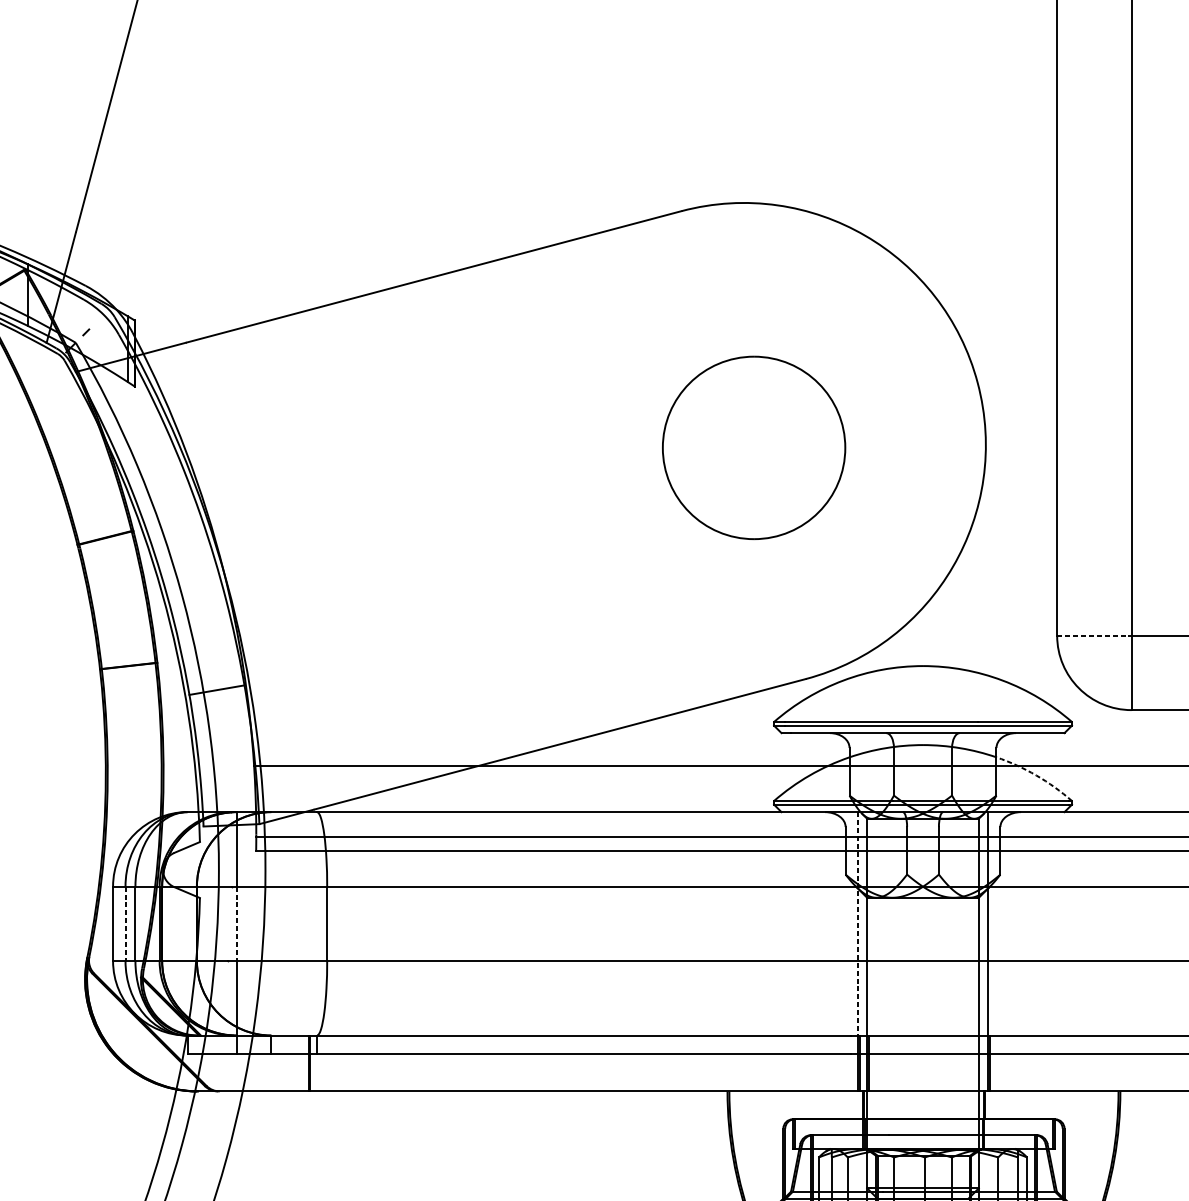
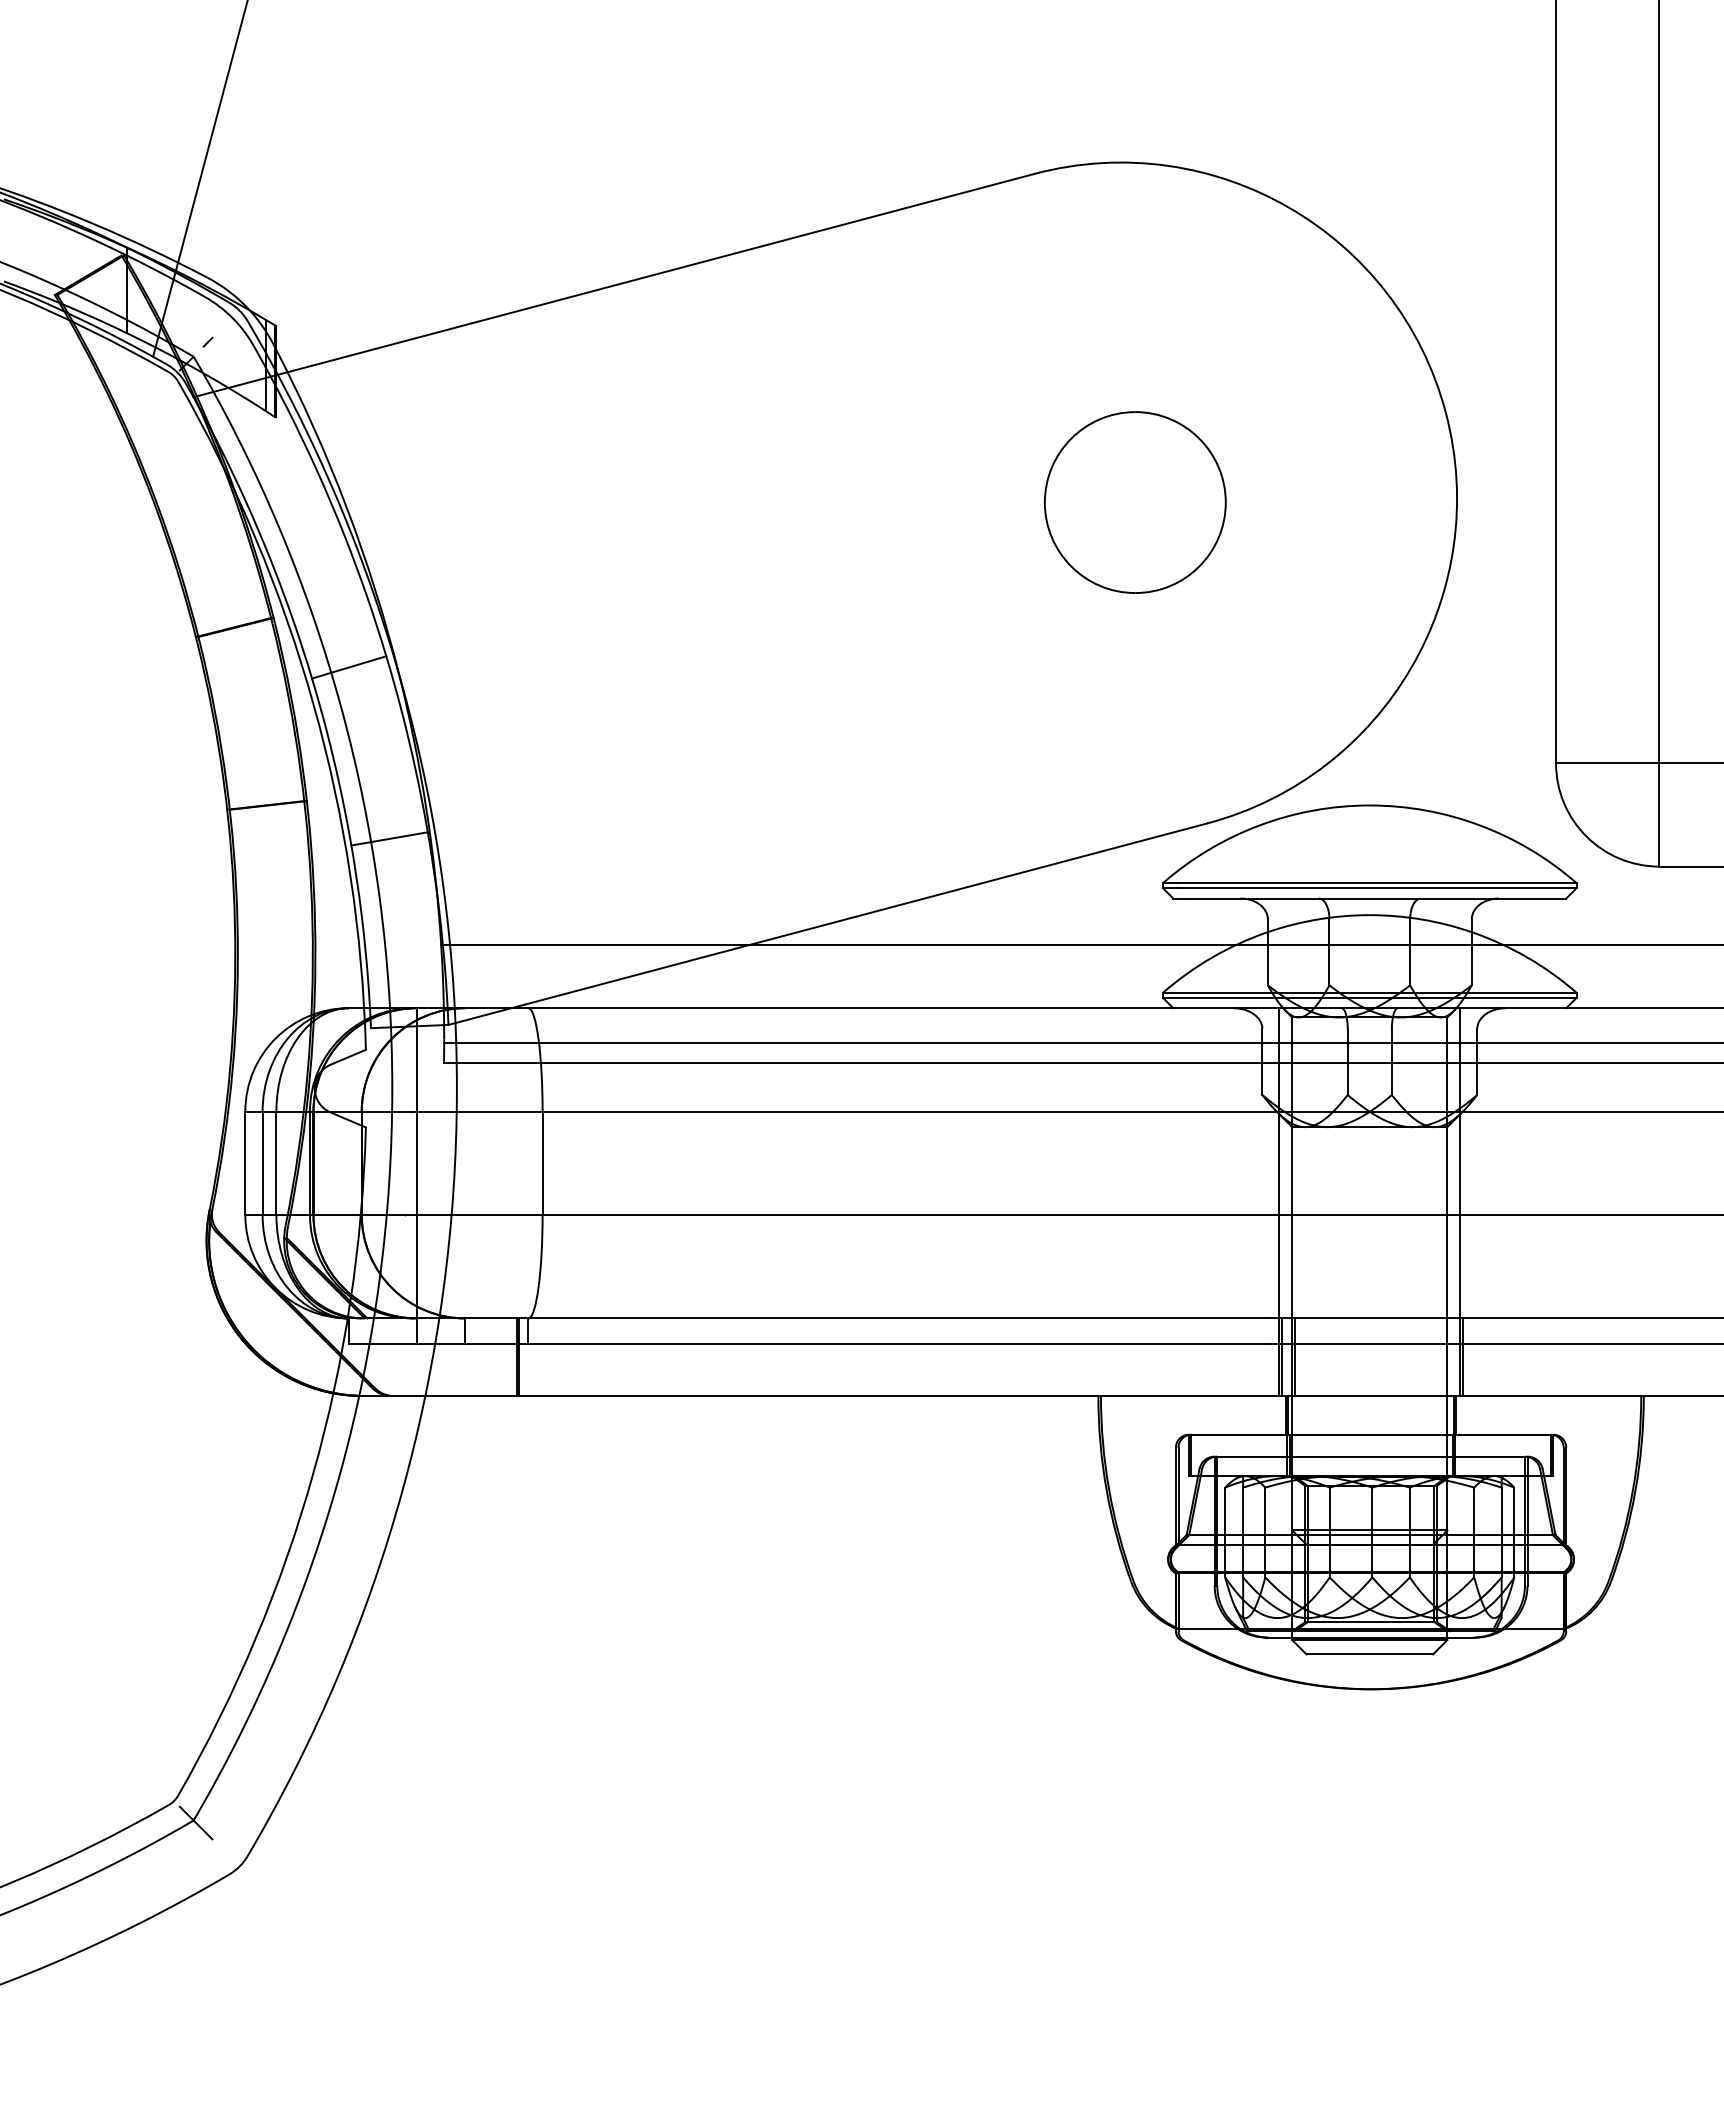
part: (754, 447) -> (1135, 502), size x0.71
line: (188, 566) -> (349, 667), added
line: (1094, 635) -> (1607, 763), dashed -> solid
arc: (1036, 775) -> (1527, 957), dashed -> solid
line: (125, 923) -> (262, 1163), dashed -> solid
line: (236, 923) -> (416, 1163), dashed -> solid
line: (857, 923) -> (1279, 1163), dashed -> solid

